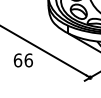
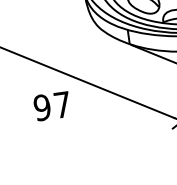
text: (22, 60) -> (50, 106), 66 -> 97

